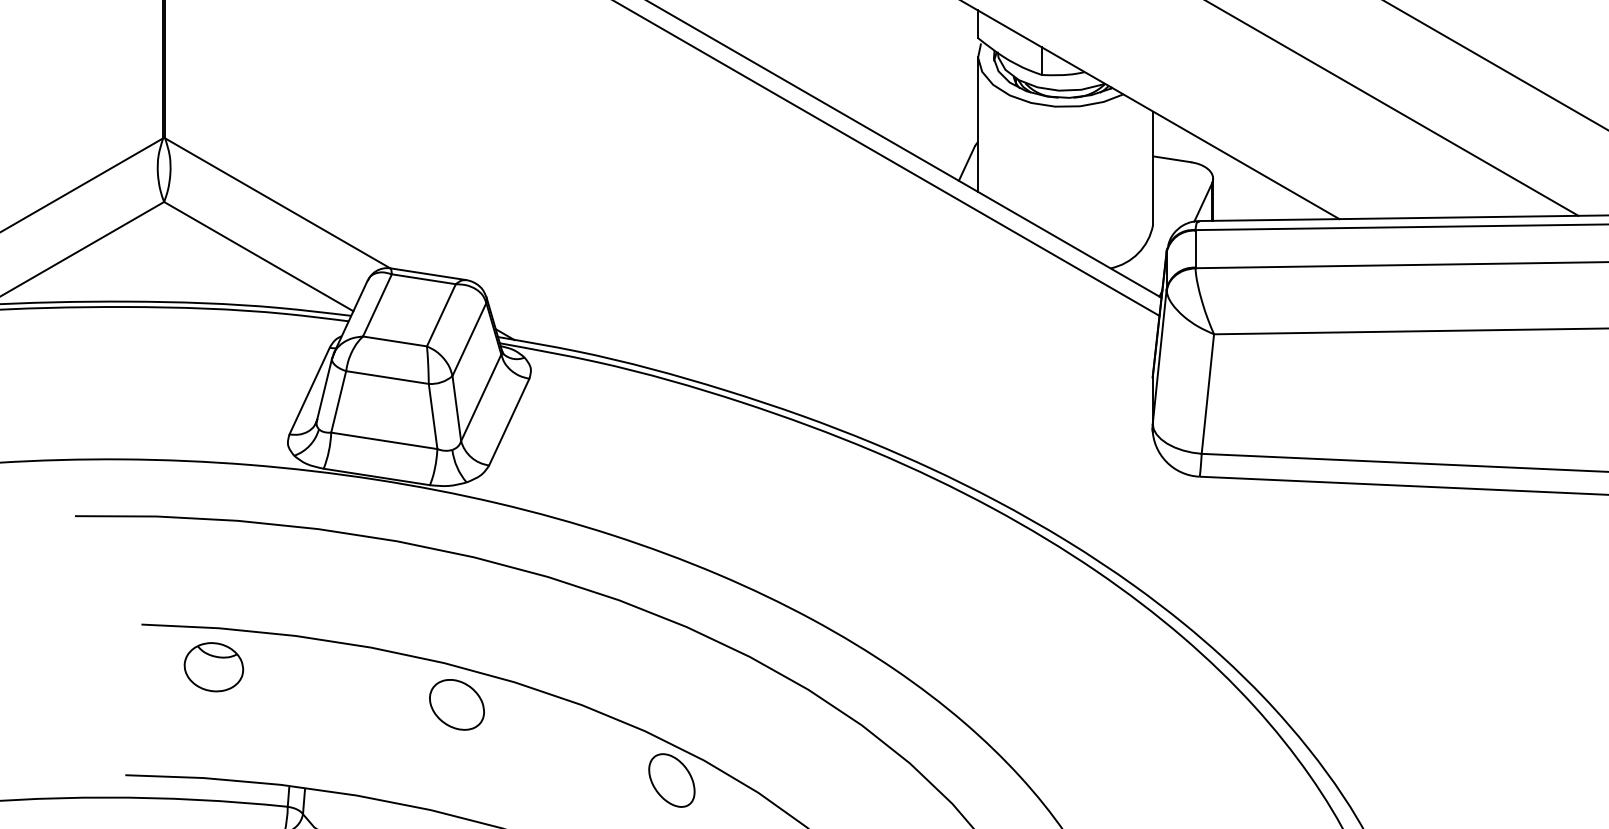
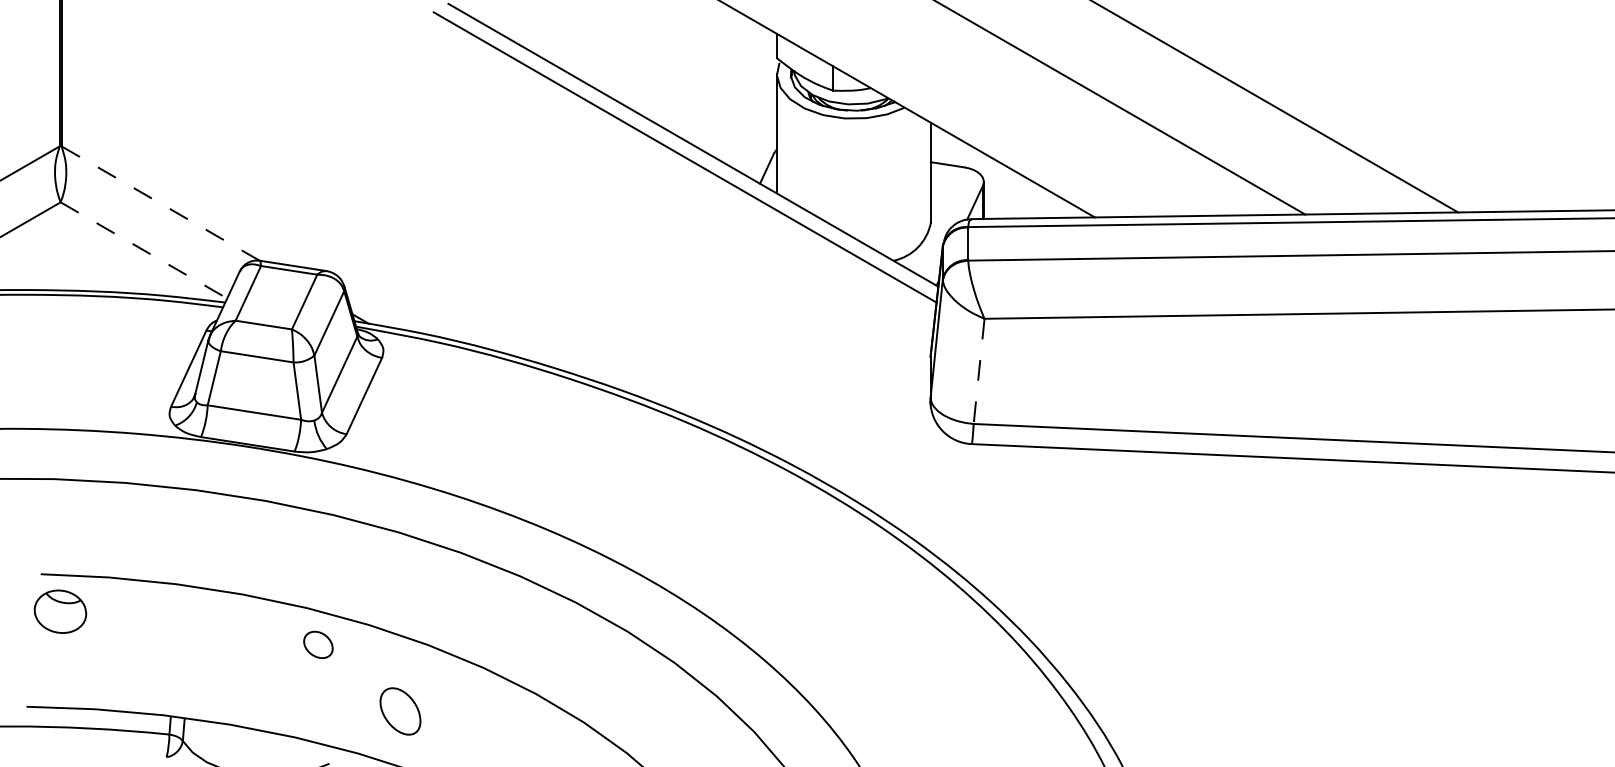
line: (277, 203) -> (160, 203), solid -> dashed
line: (259, 256) -> (144, 250), solid -> dashed
line: (1208, 394) -> (979, 371), solid -> dashed
part: (213, 666) -> (60, 611), moved
part: (457, 704) -> (318, 644), size x0.6
part: (671, 780) -> (400, 711), moved

